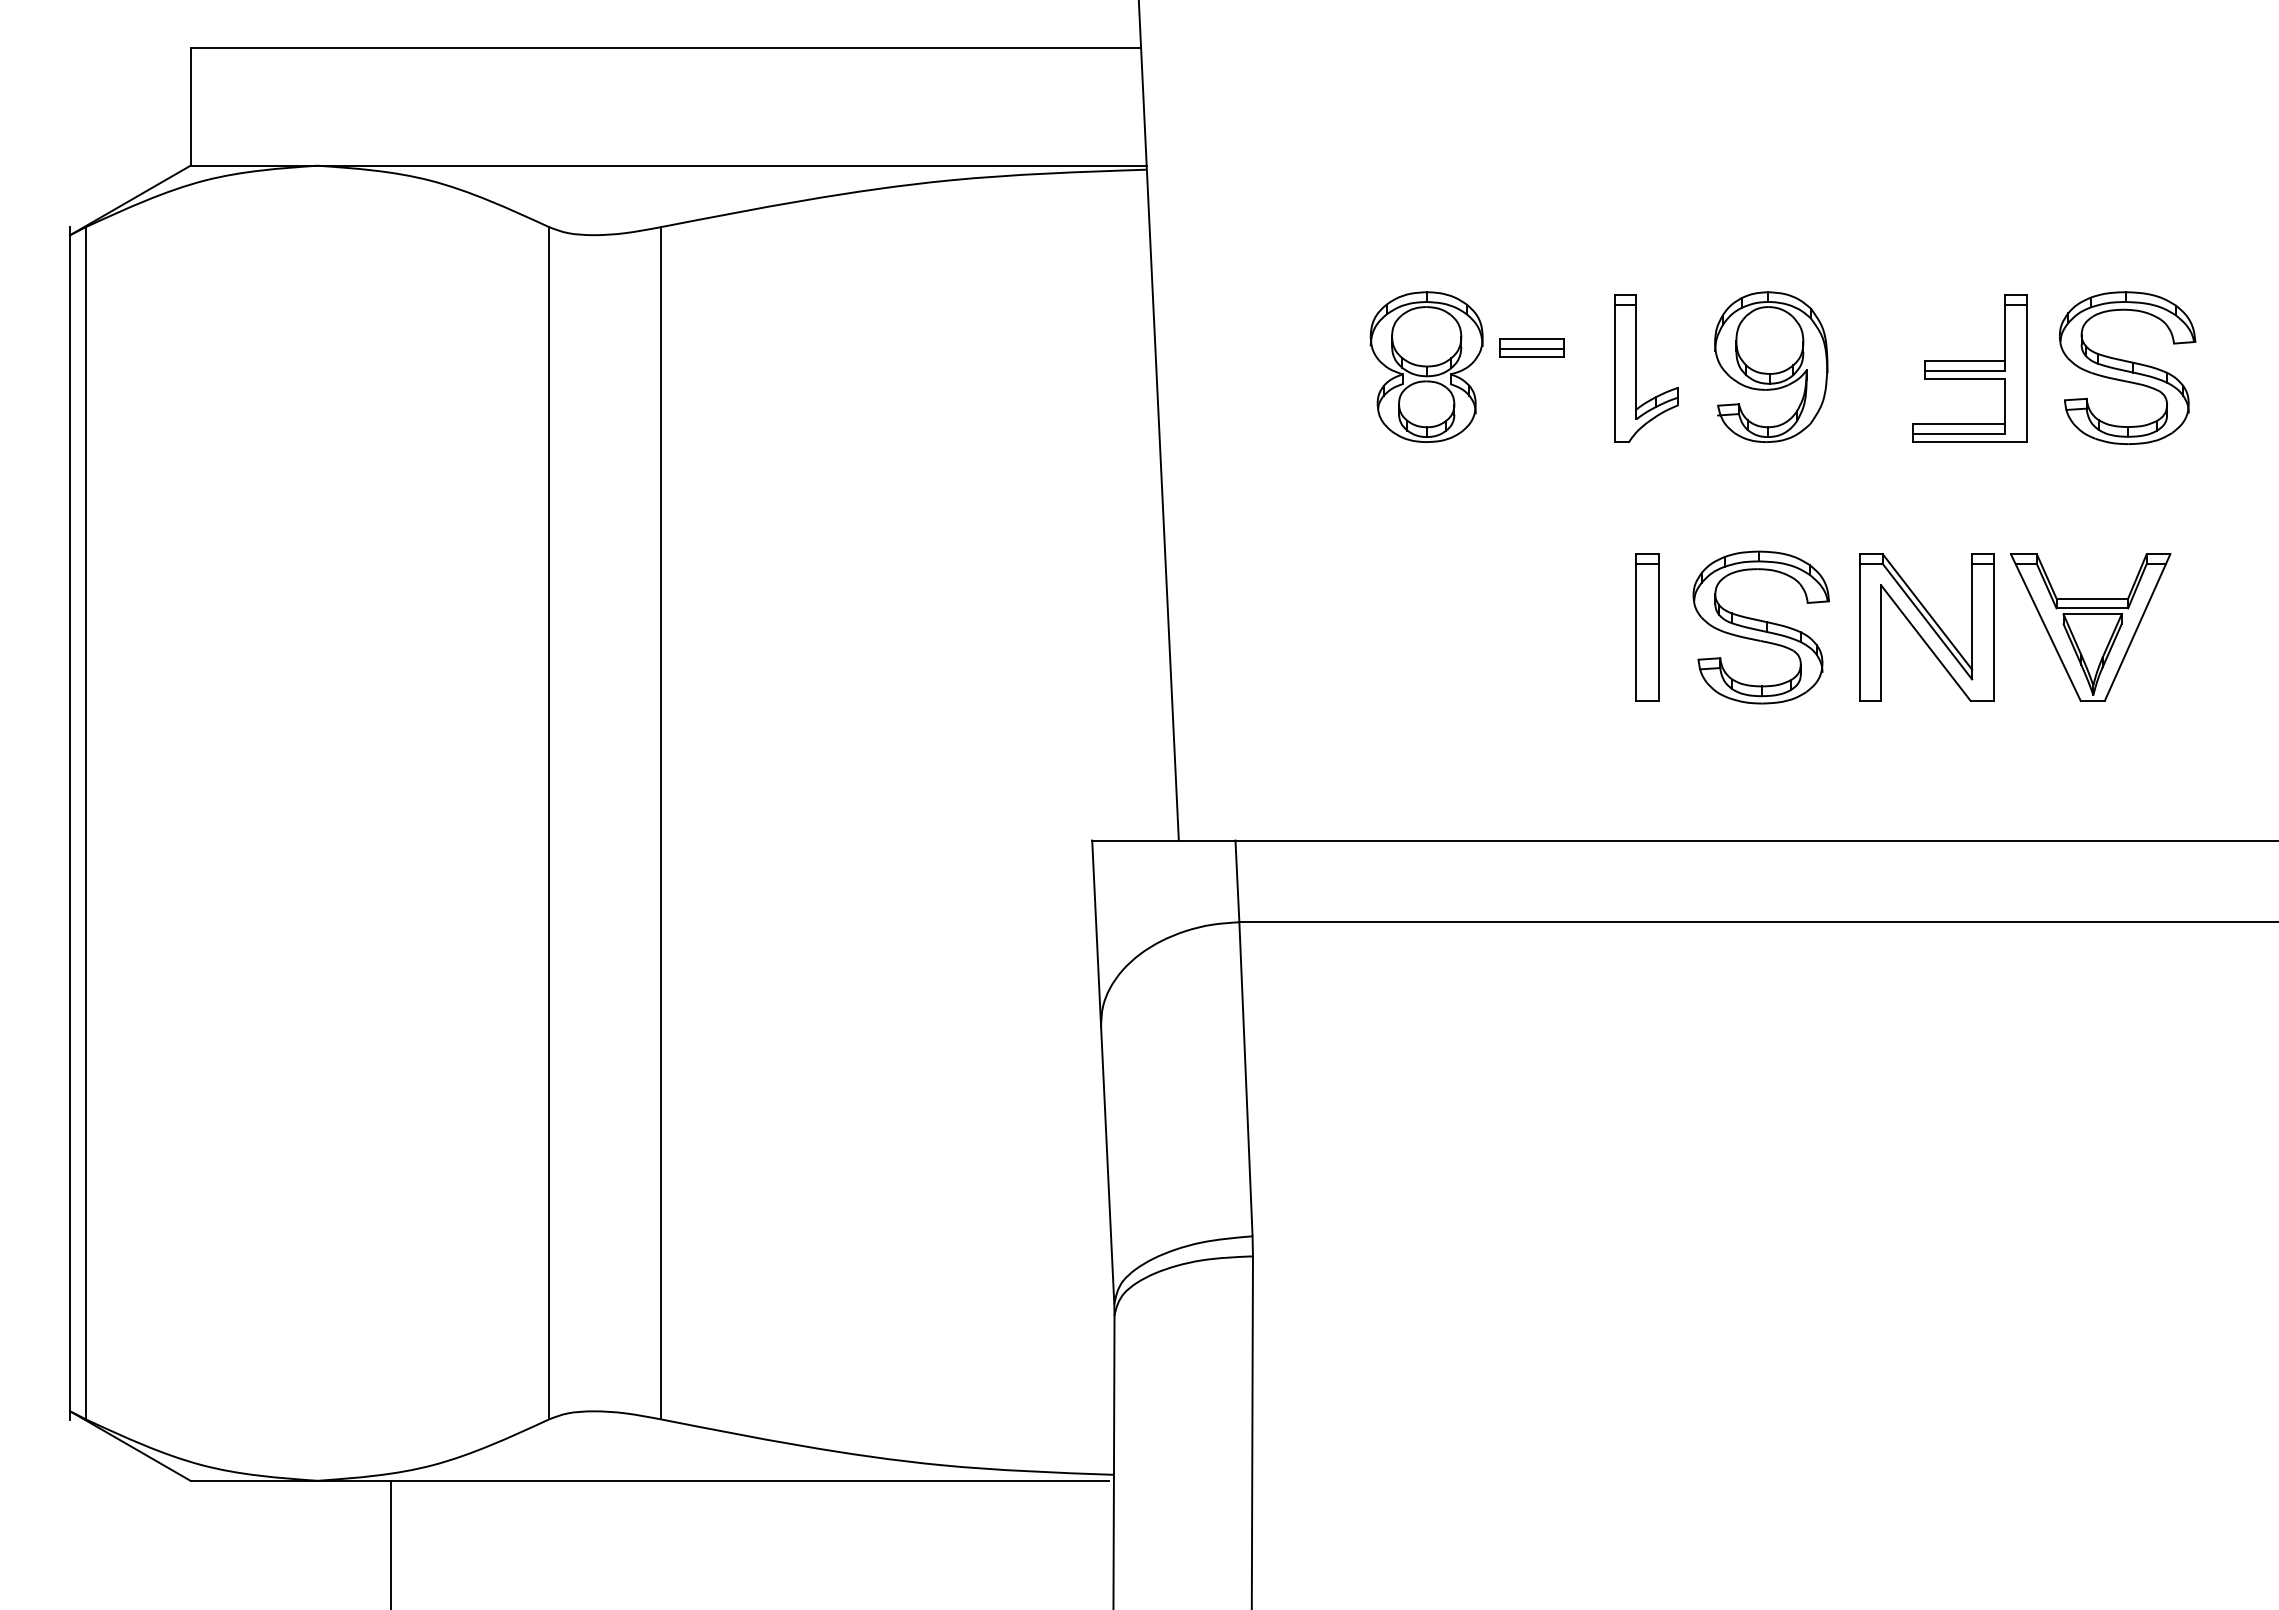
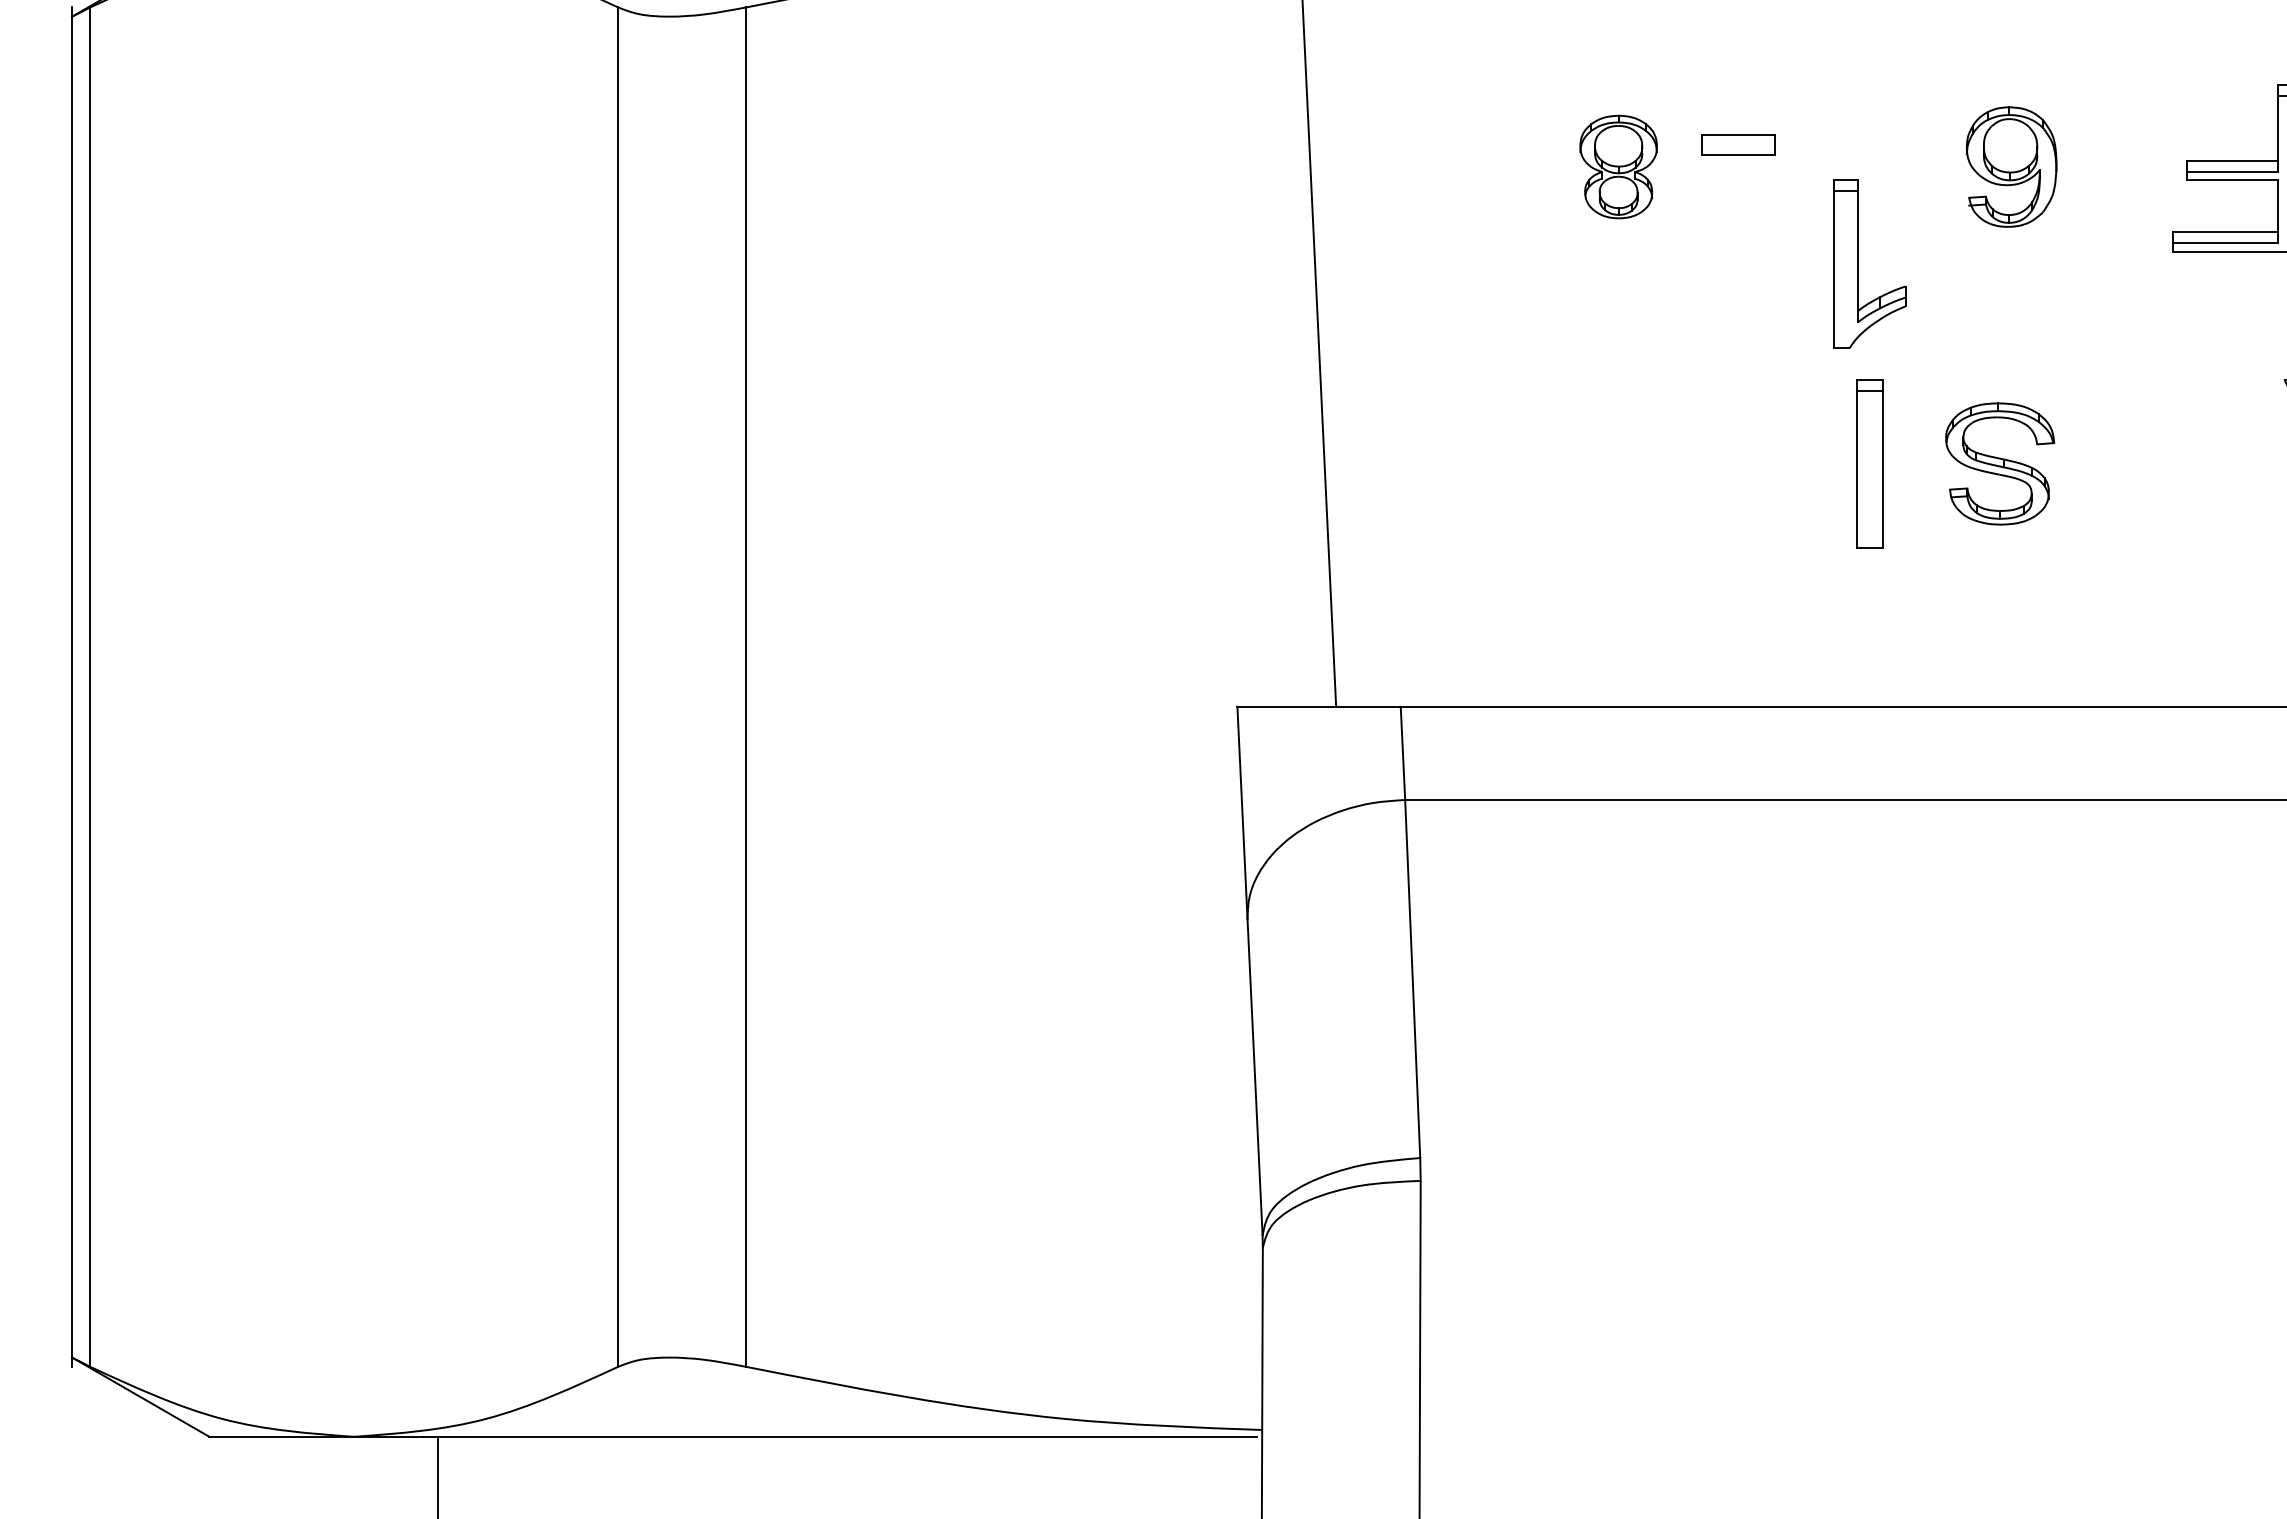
line: (1531, 348) -> (1738, 145), removed
part: (1426, 366) -> (1618, 166), size x0.6
part: (1771, 366) -> (2011, 166), size x0.7
part: (1636, 368) -> (1857, 264), moved
part: (1760, 627) -> (1999, 463), size x0.7
part: (1926, 627) -> (2188, 463), removed

